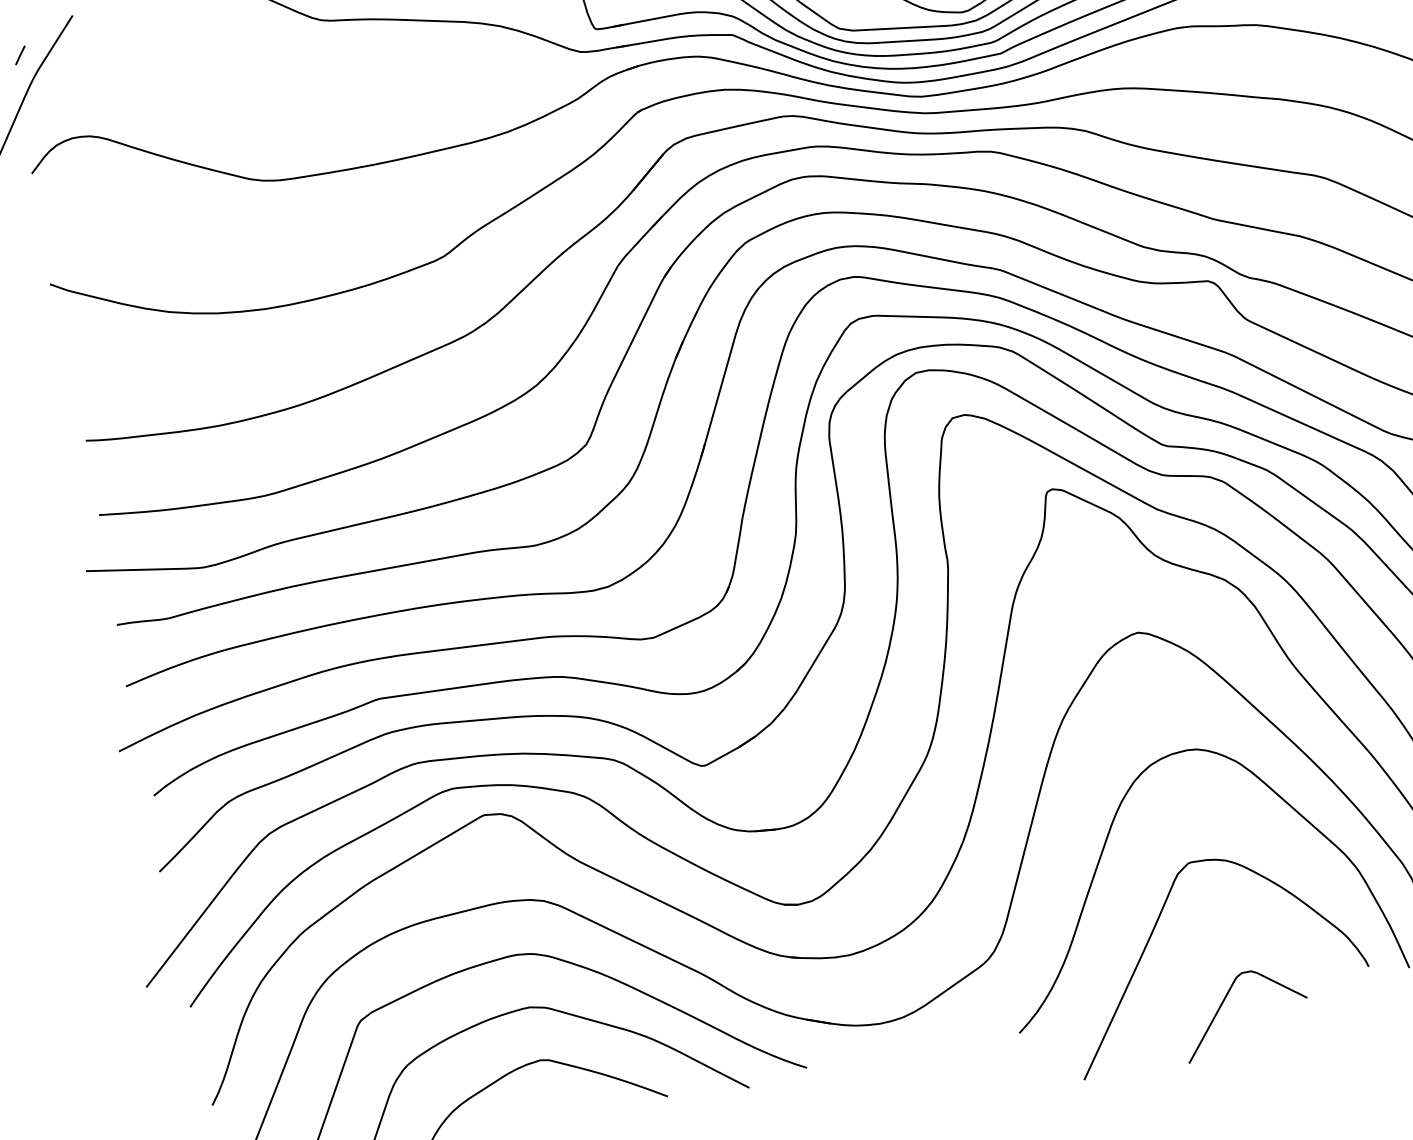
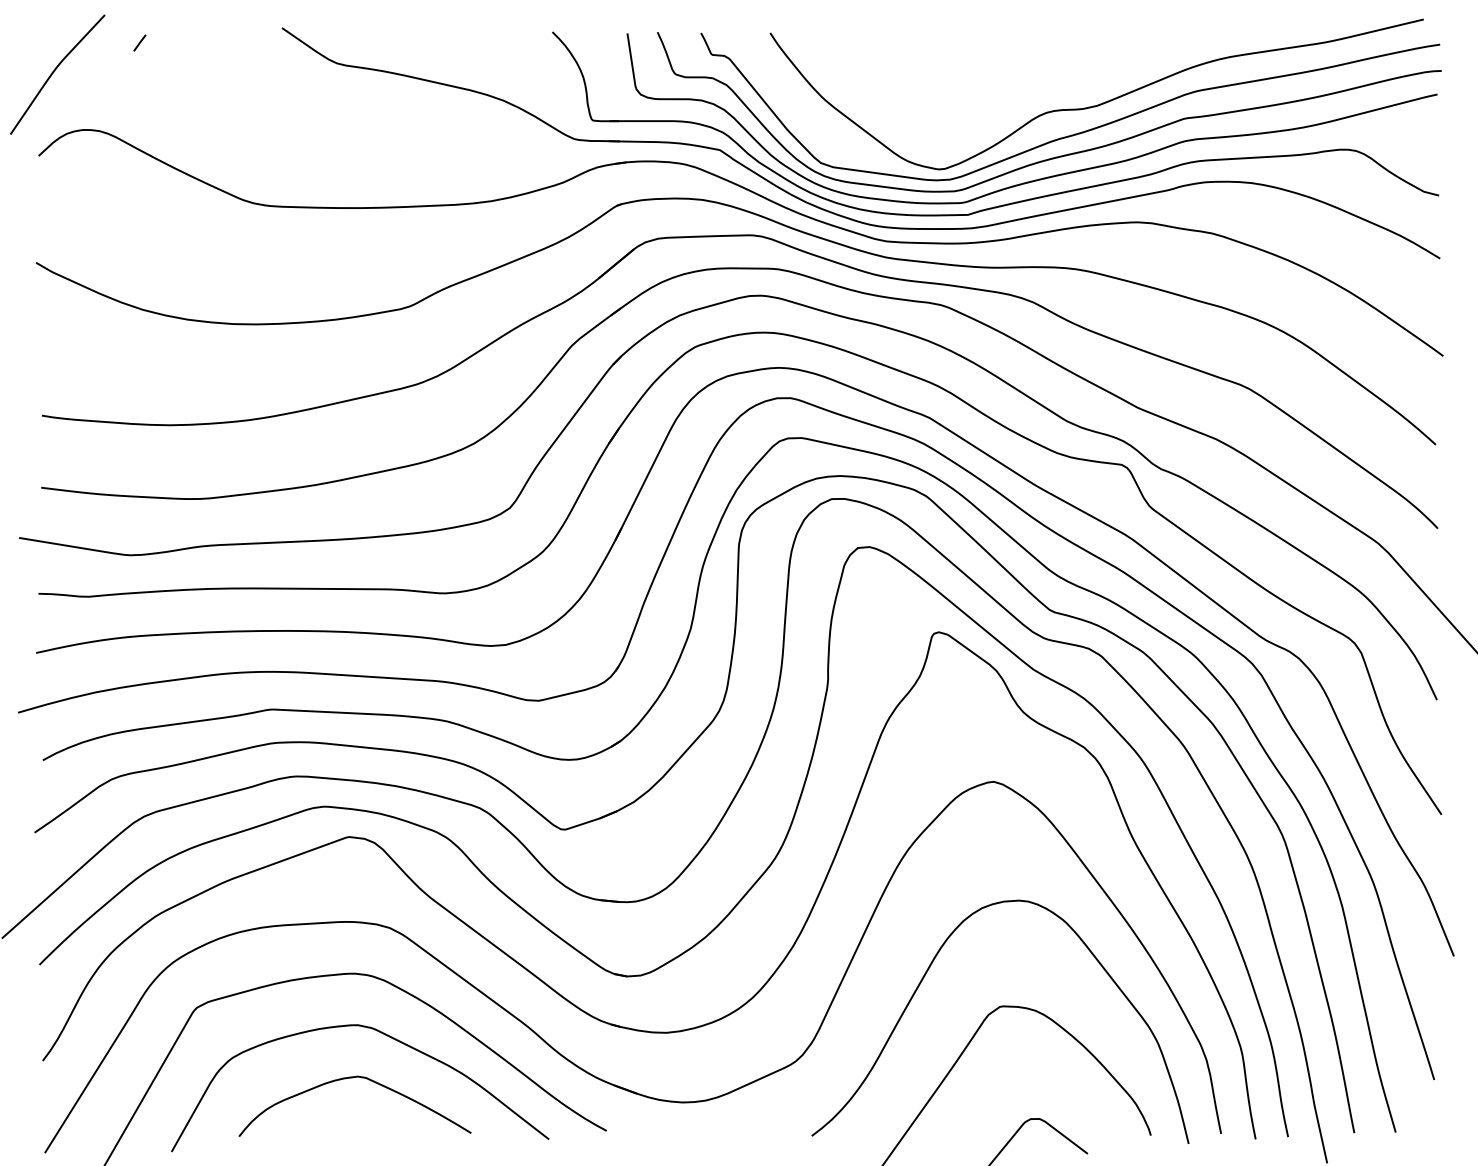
line: (19, 54) -> (139, 42), moved

